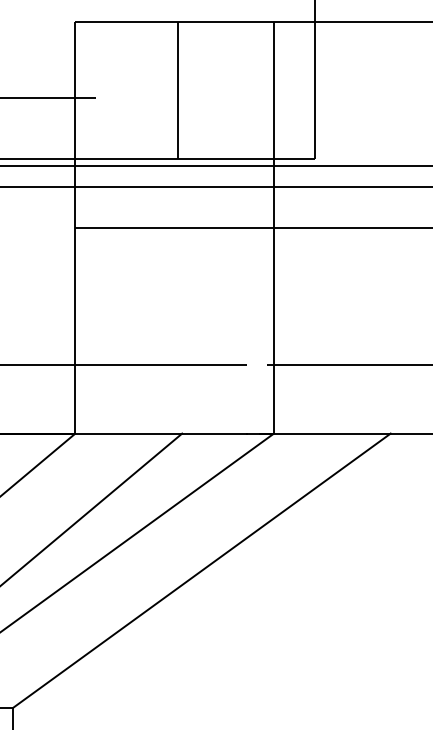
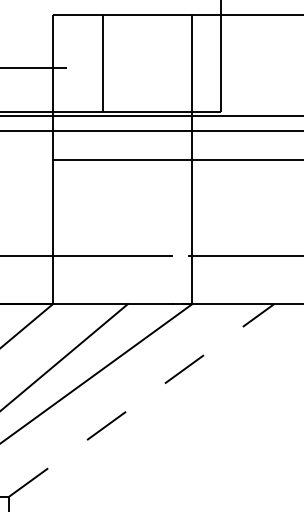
line: (178, 90) -> (103, 63), moved
line: (201, 570) -> (141, 400), solid -> dashed

